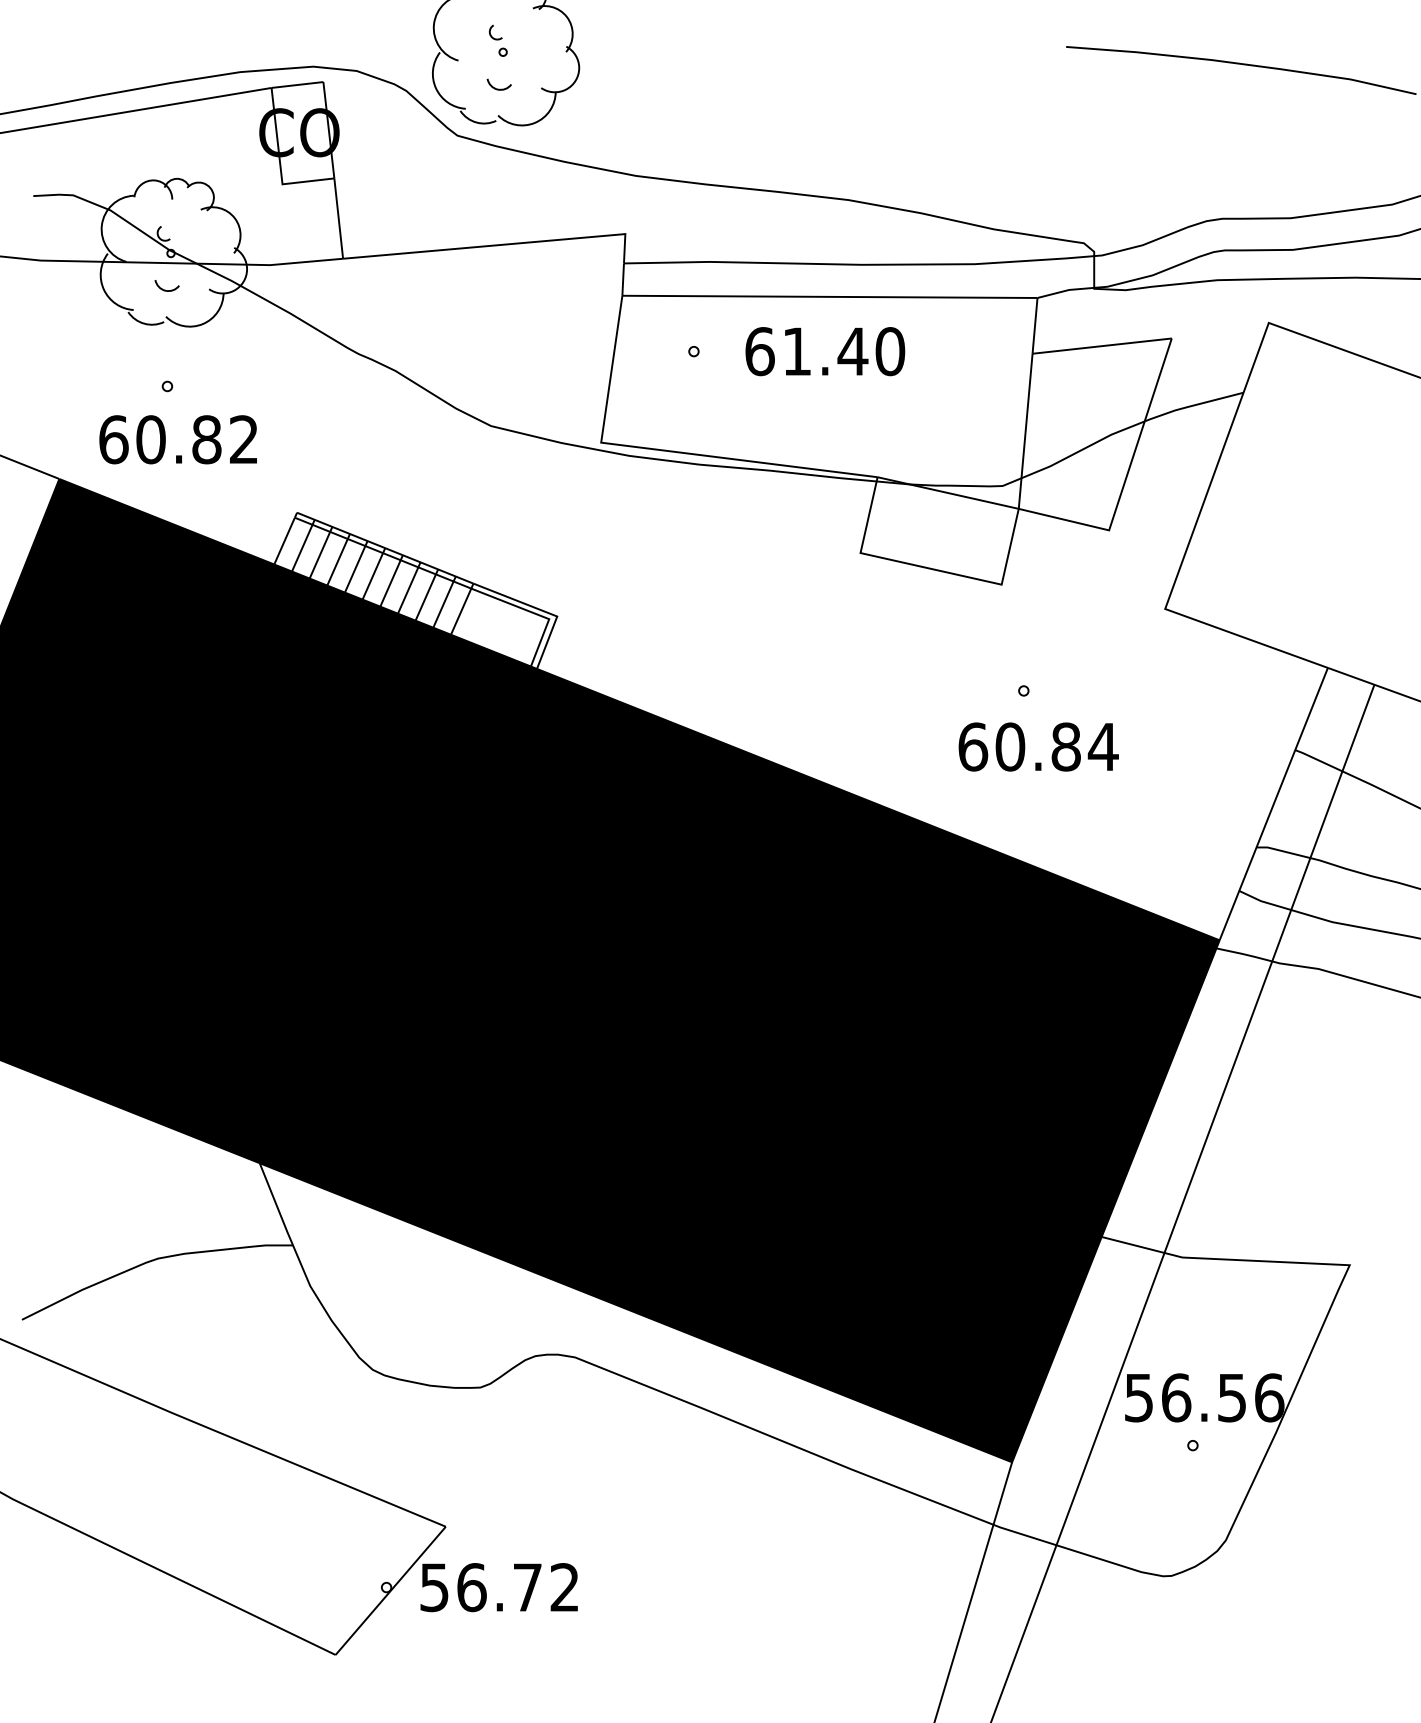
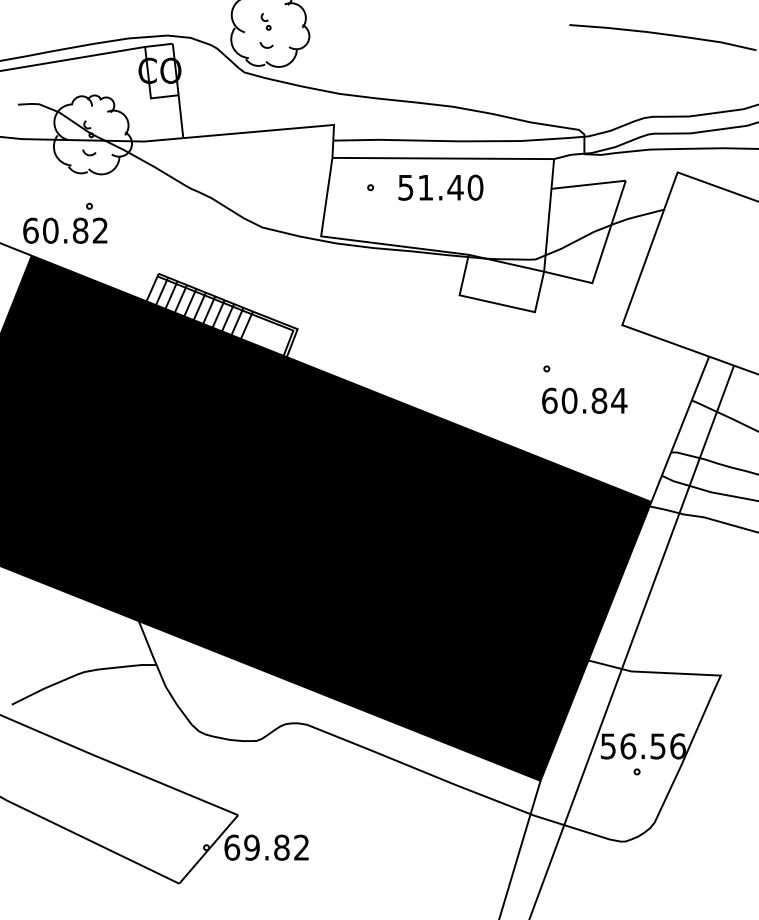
text: (759, 351) -> (405, 187), 61.40 -> 51.40
text: (178, 439) -> (65, 230), moved
text: (1038, 746) -> (584, 400), moved
text: (480, 1587) -> (256, 847), 56.72 -> 69.82

